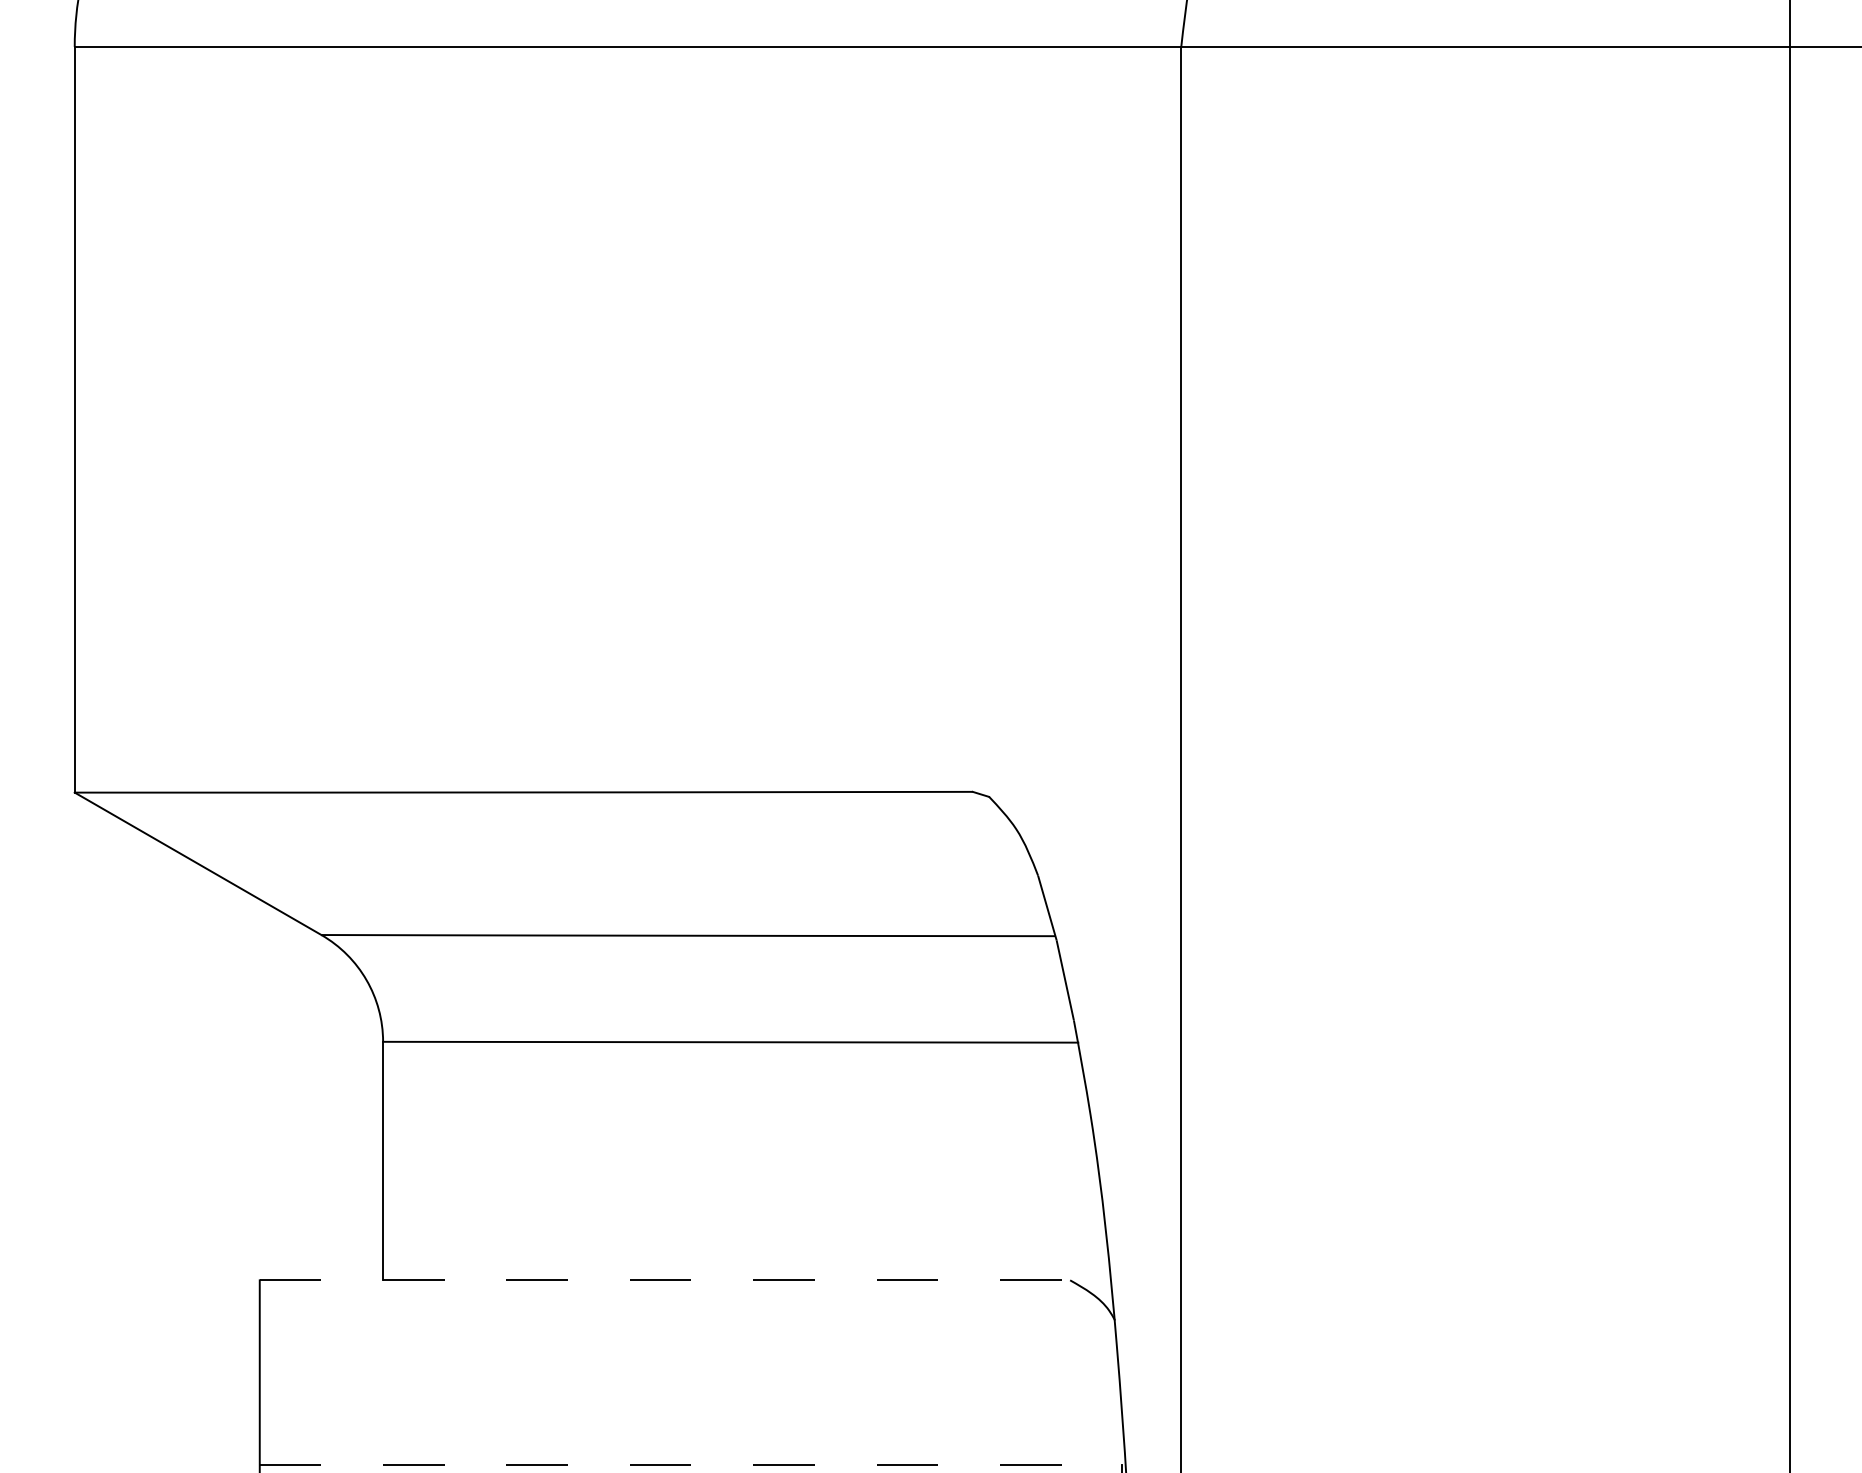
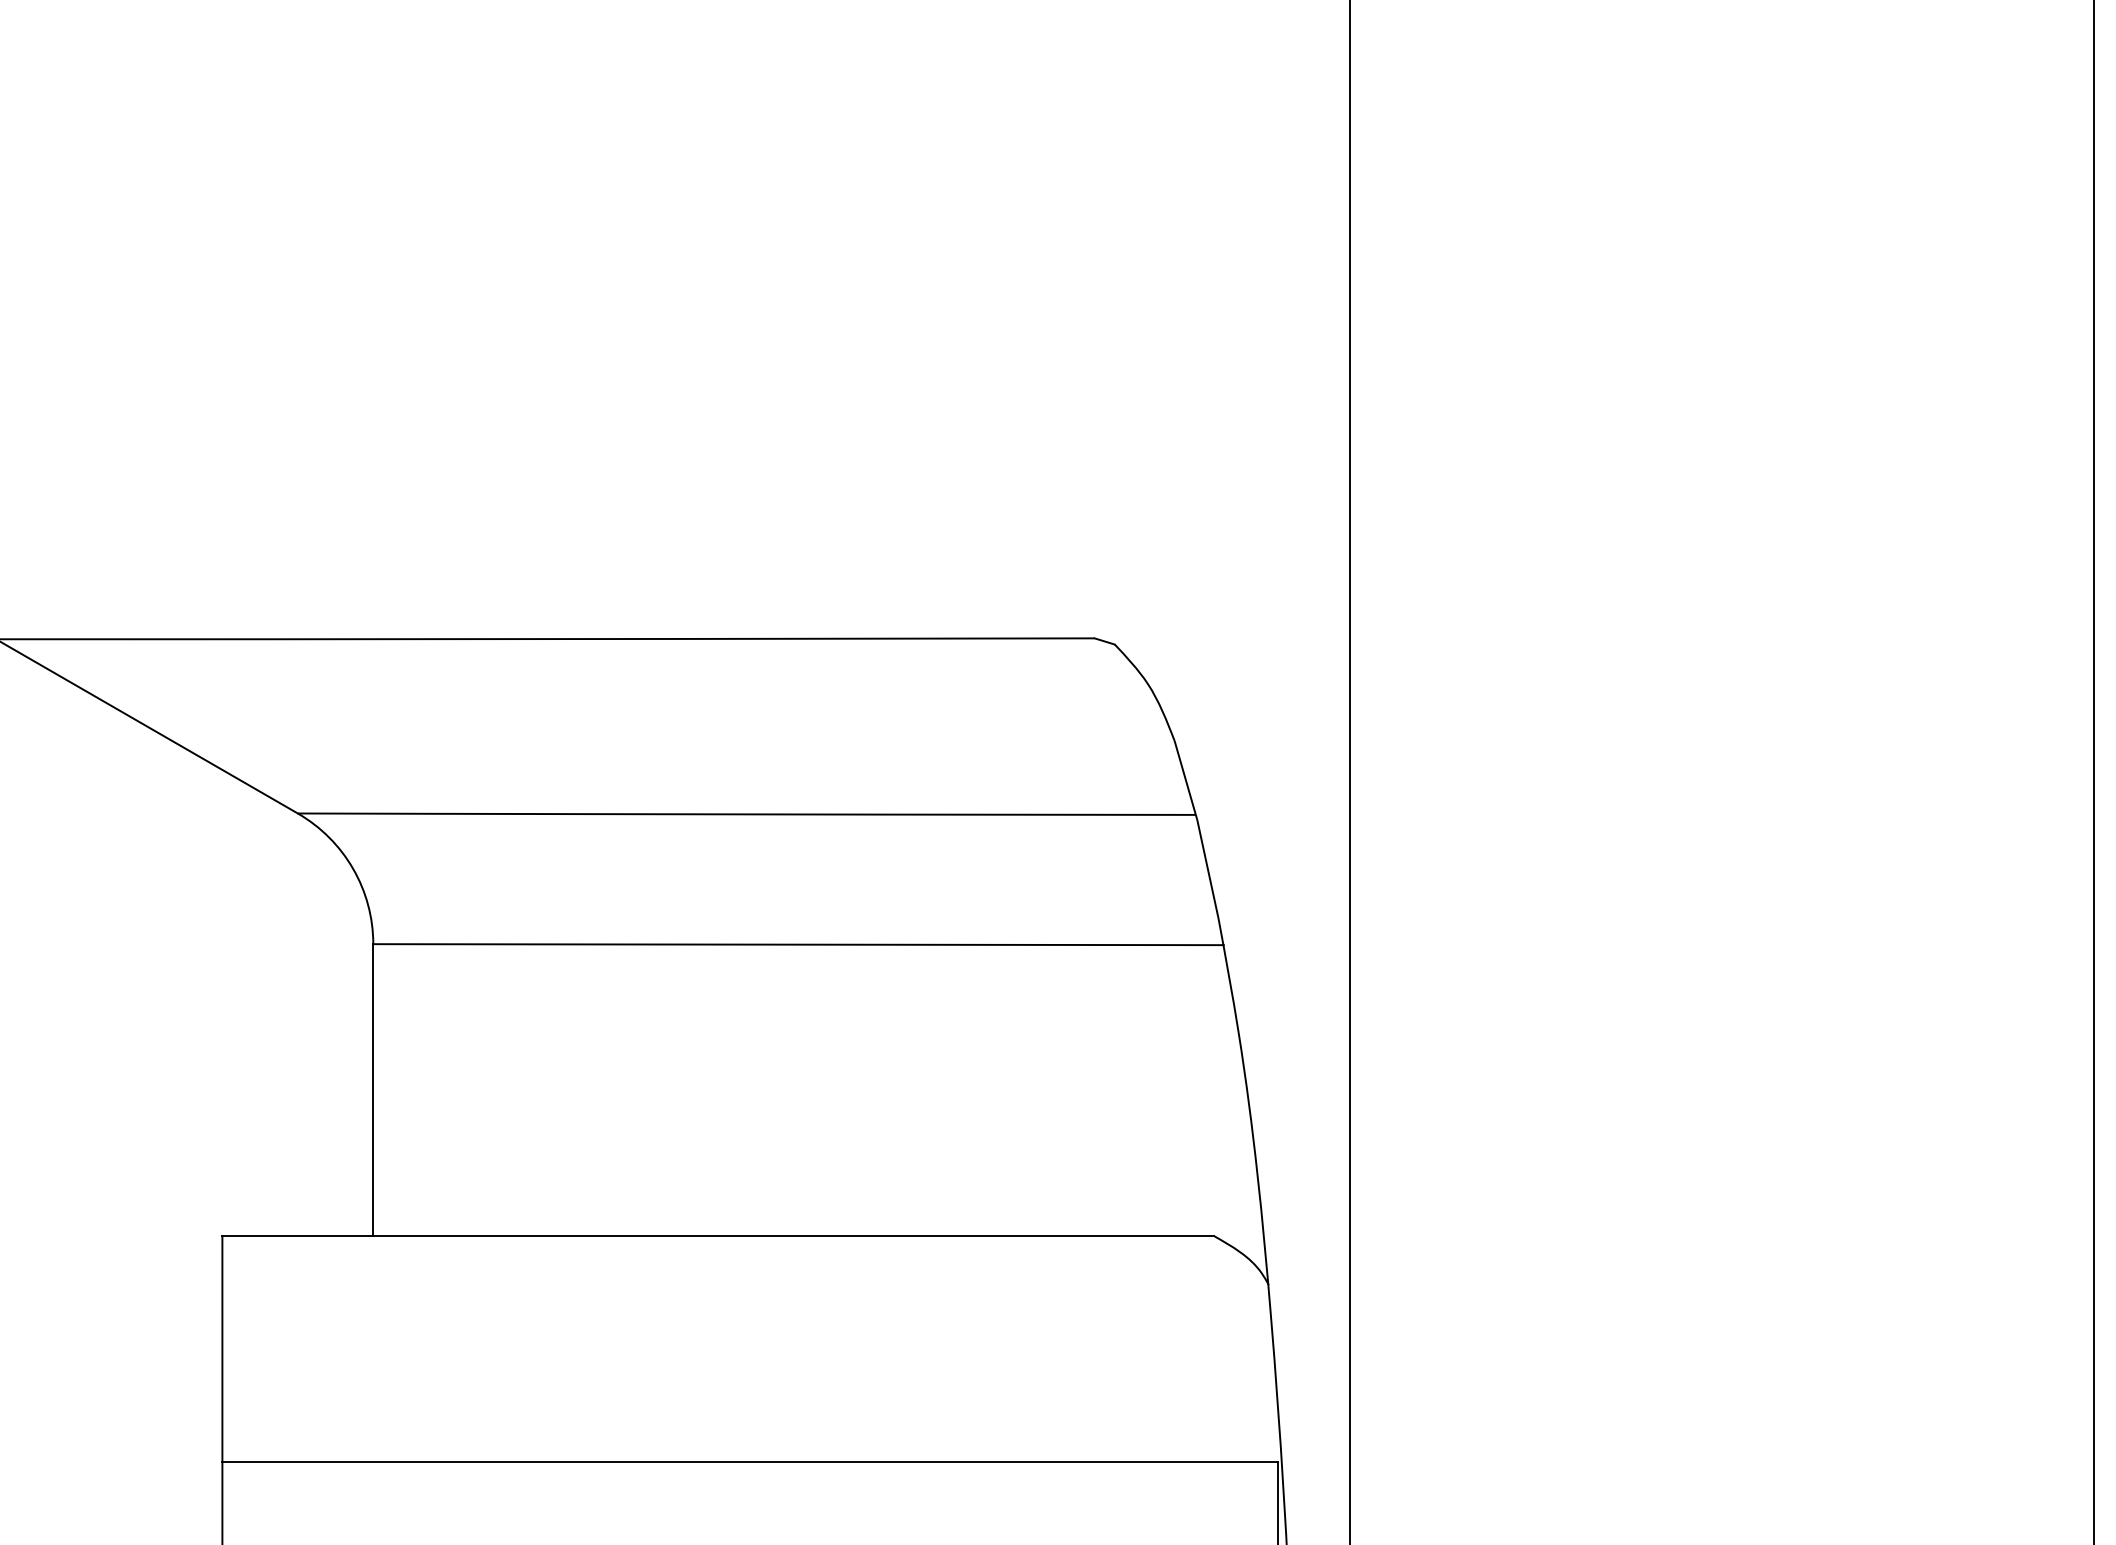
line: (665, 1280) -> (718, 1236), dashed -> solid
line: (691, 1465) -> (750, 1462), dashed -> solid

